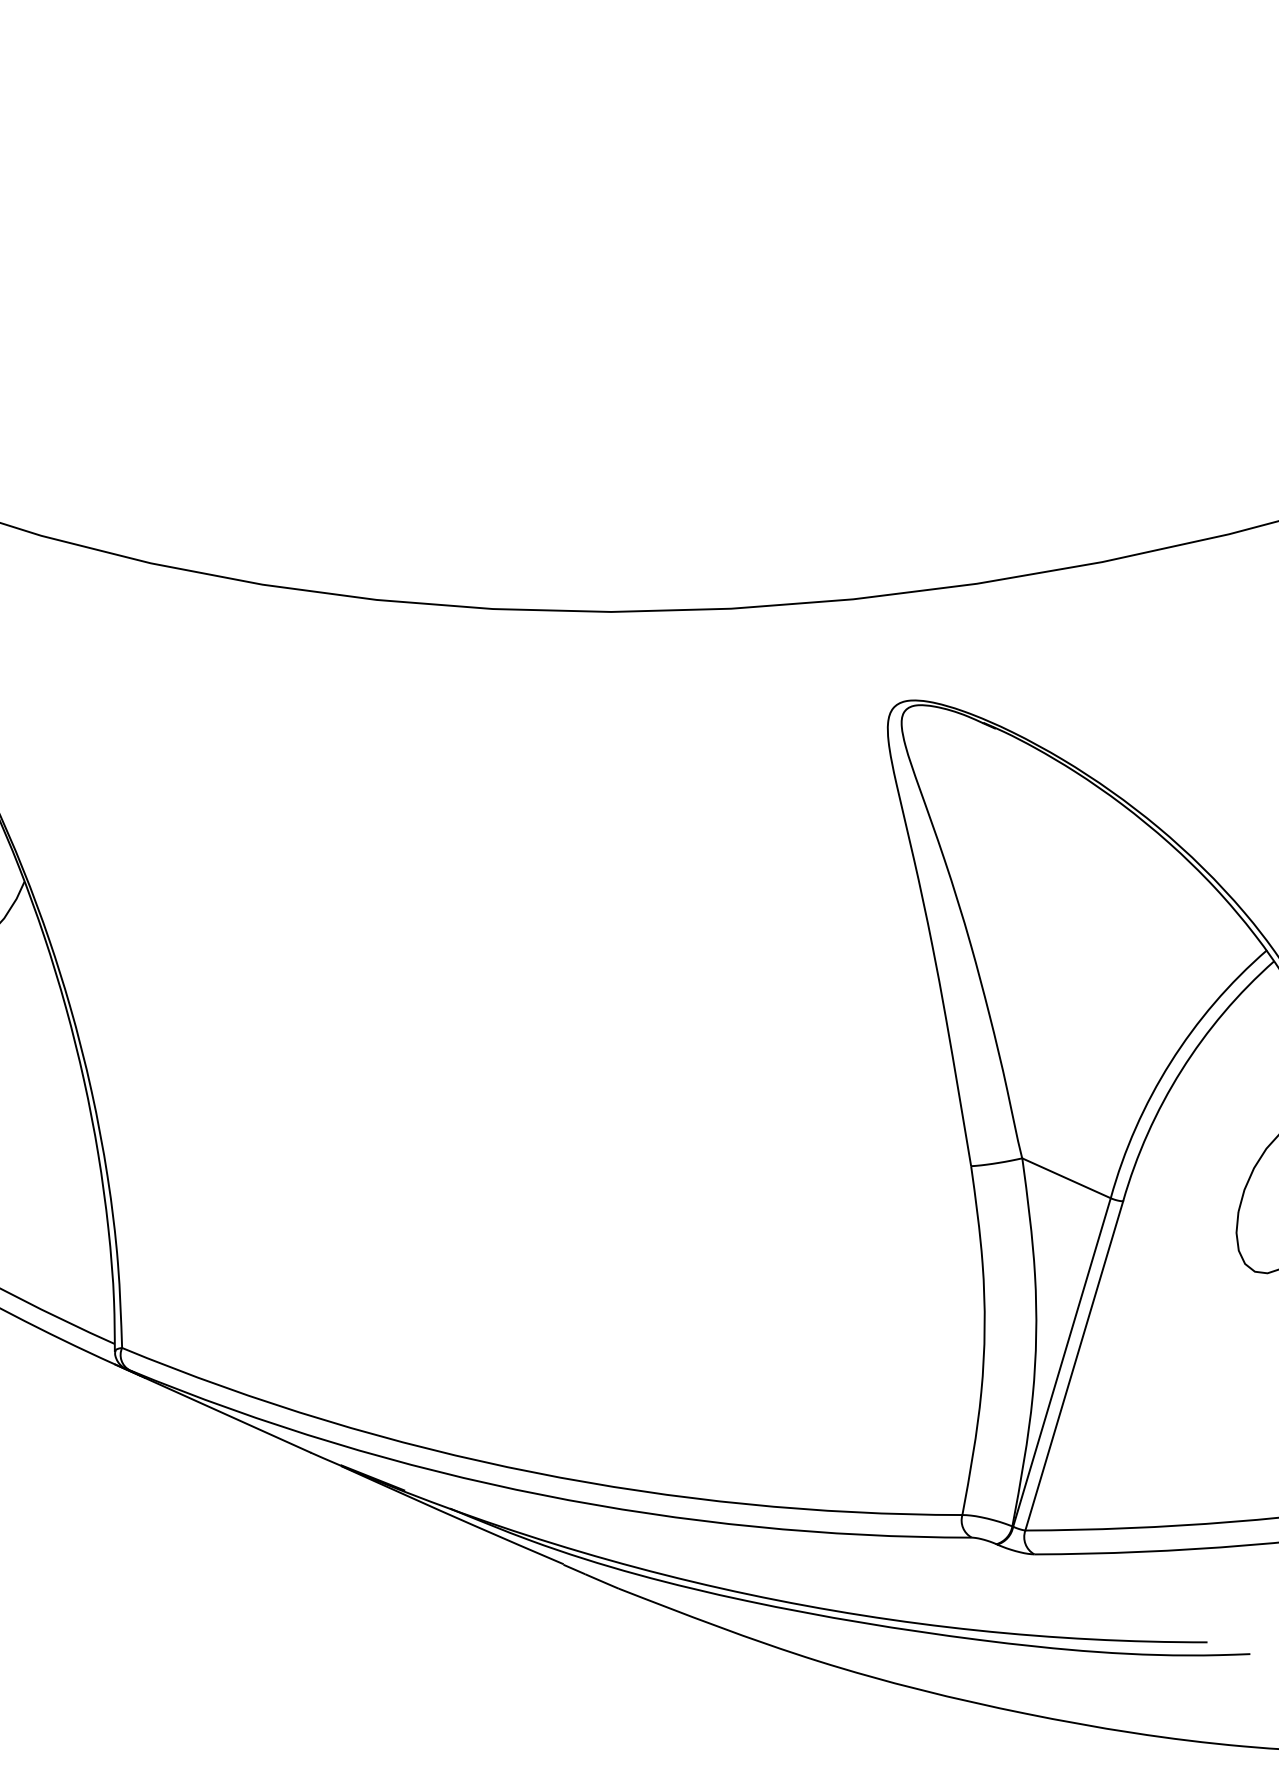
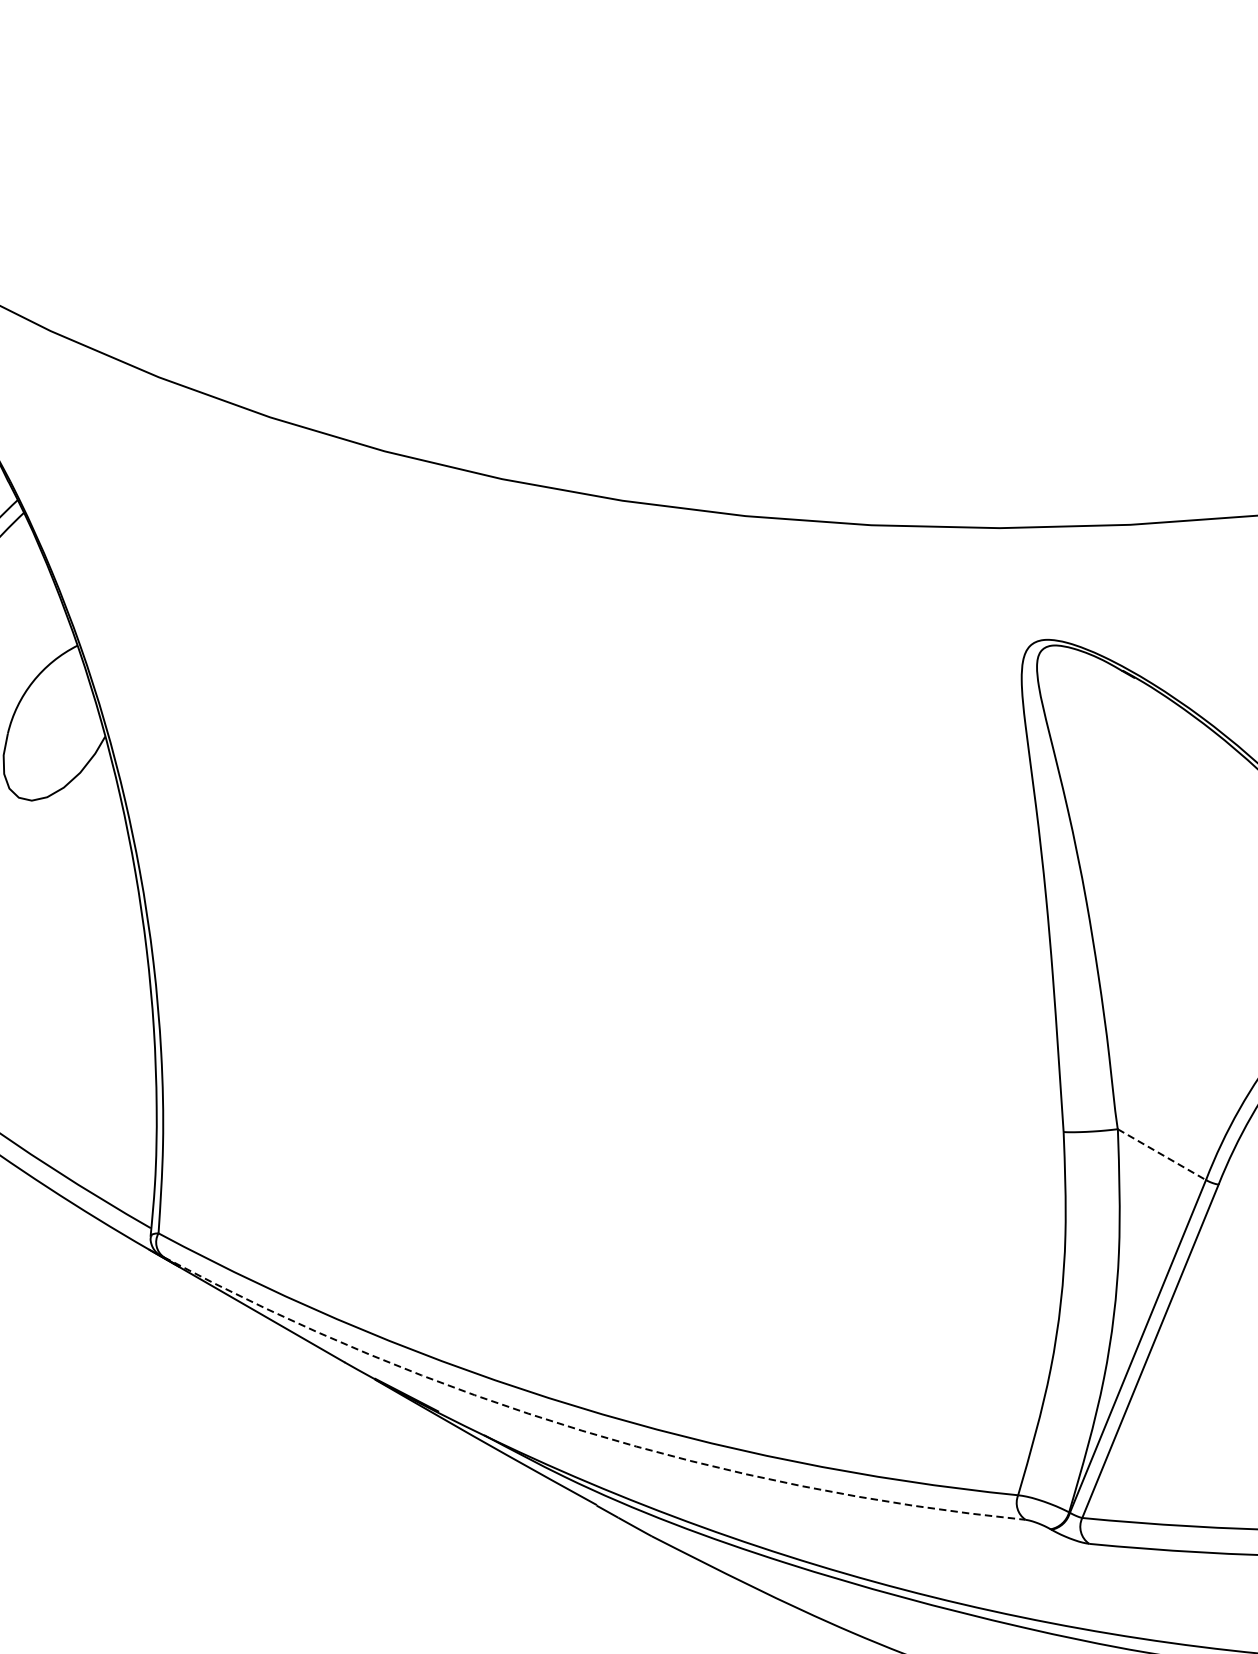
line: (1066, 1178) -> (1161, 1154), solid -> dashed
arc: (542, 1495) -> (581, 1431), solid -> dashed

